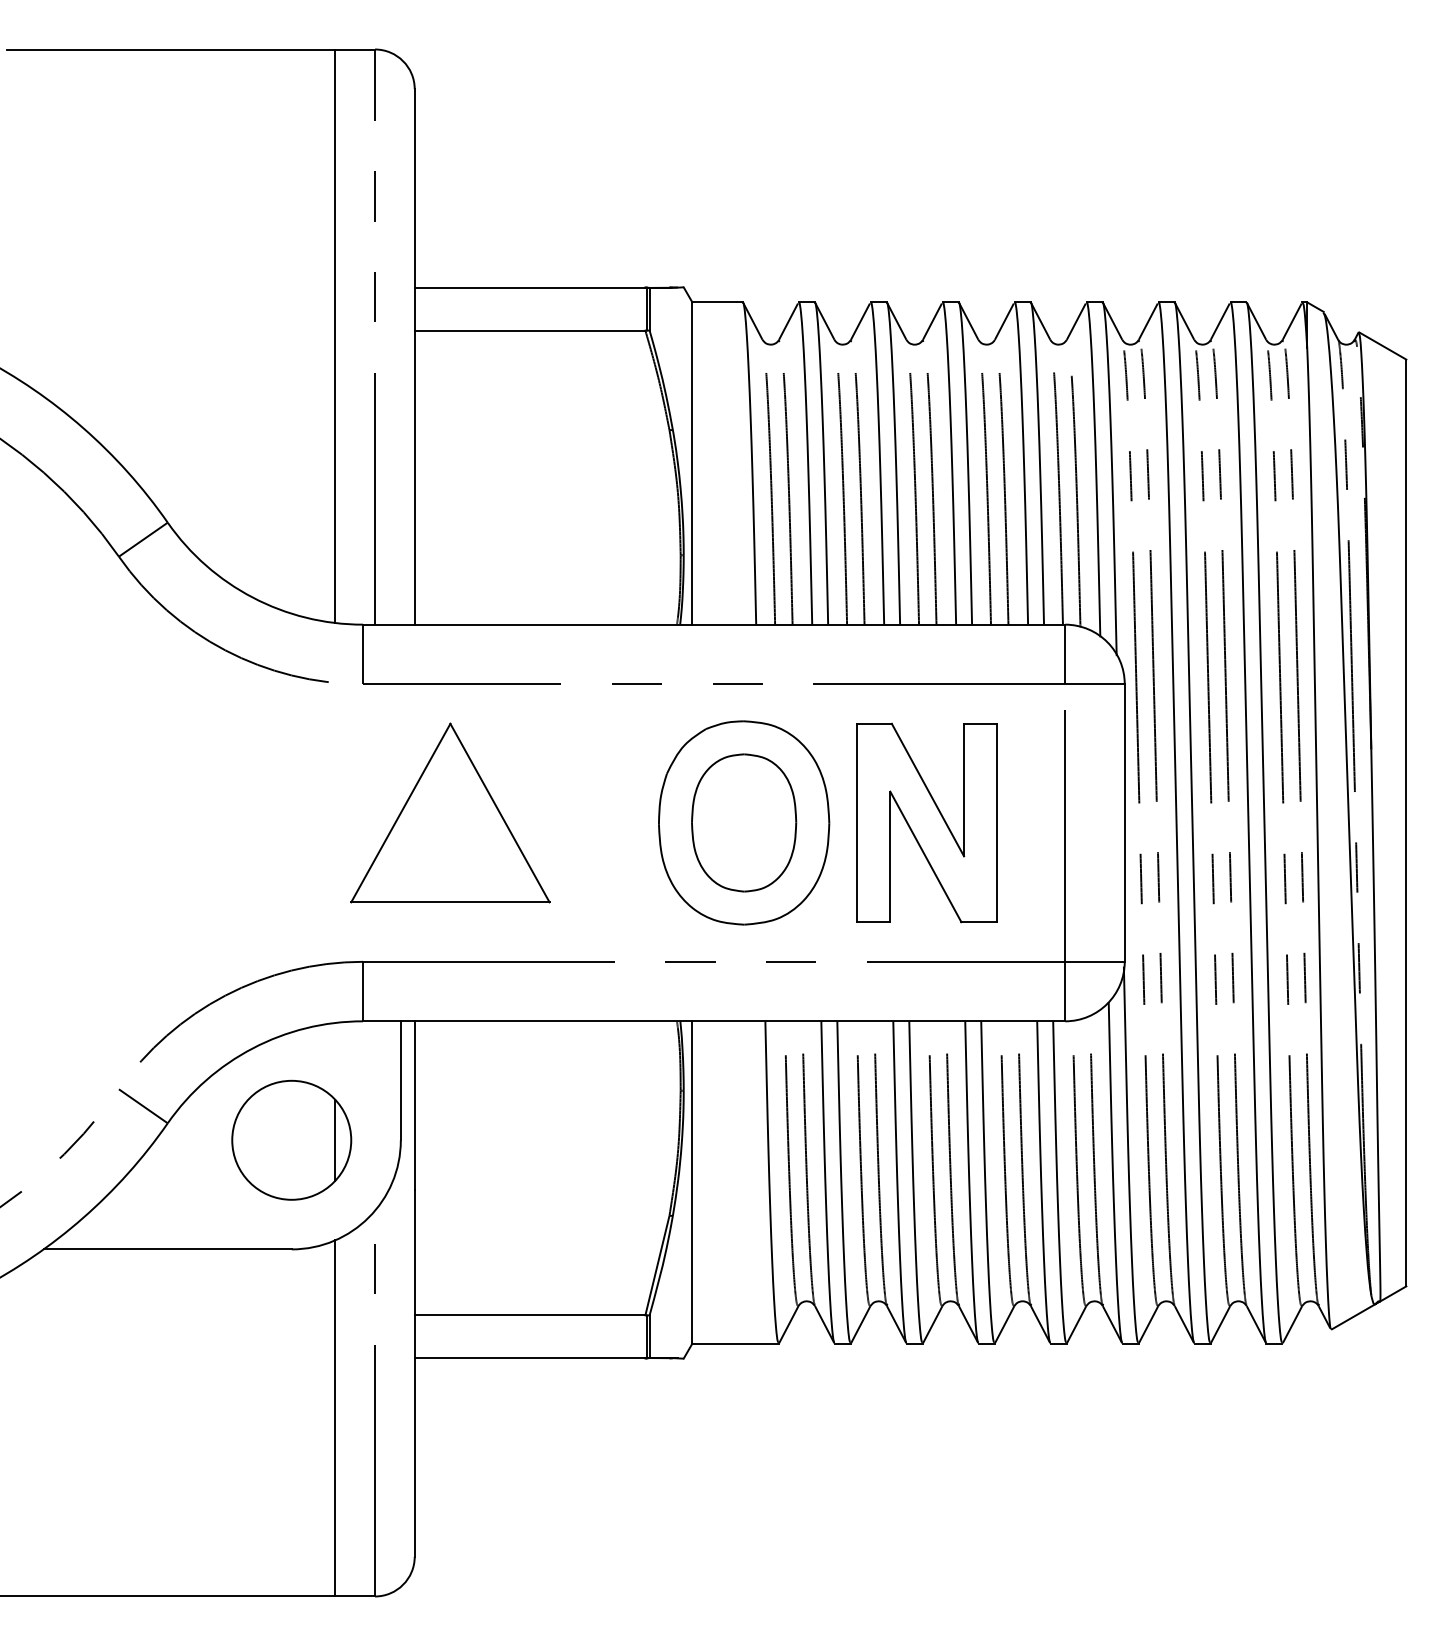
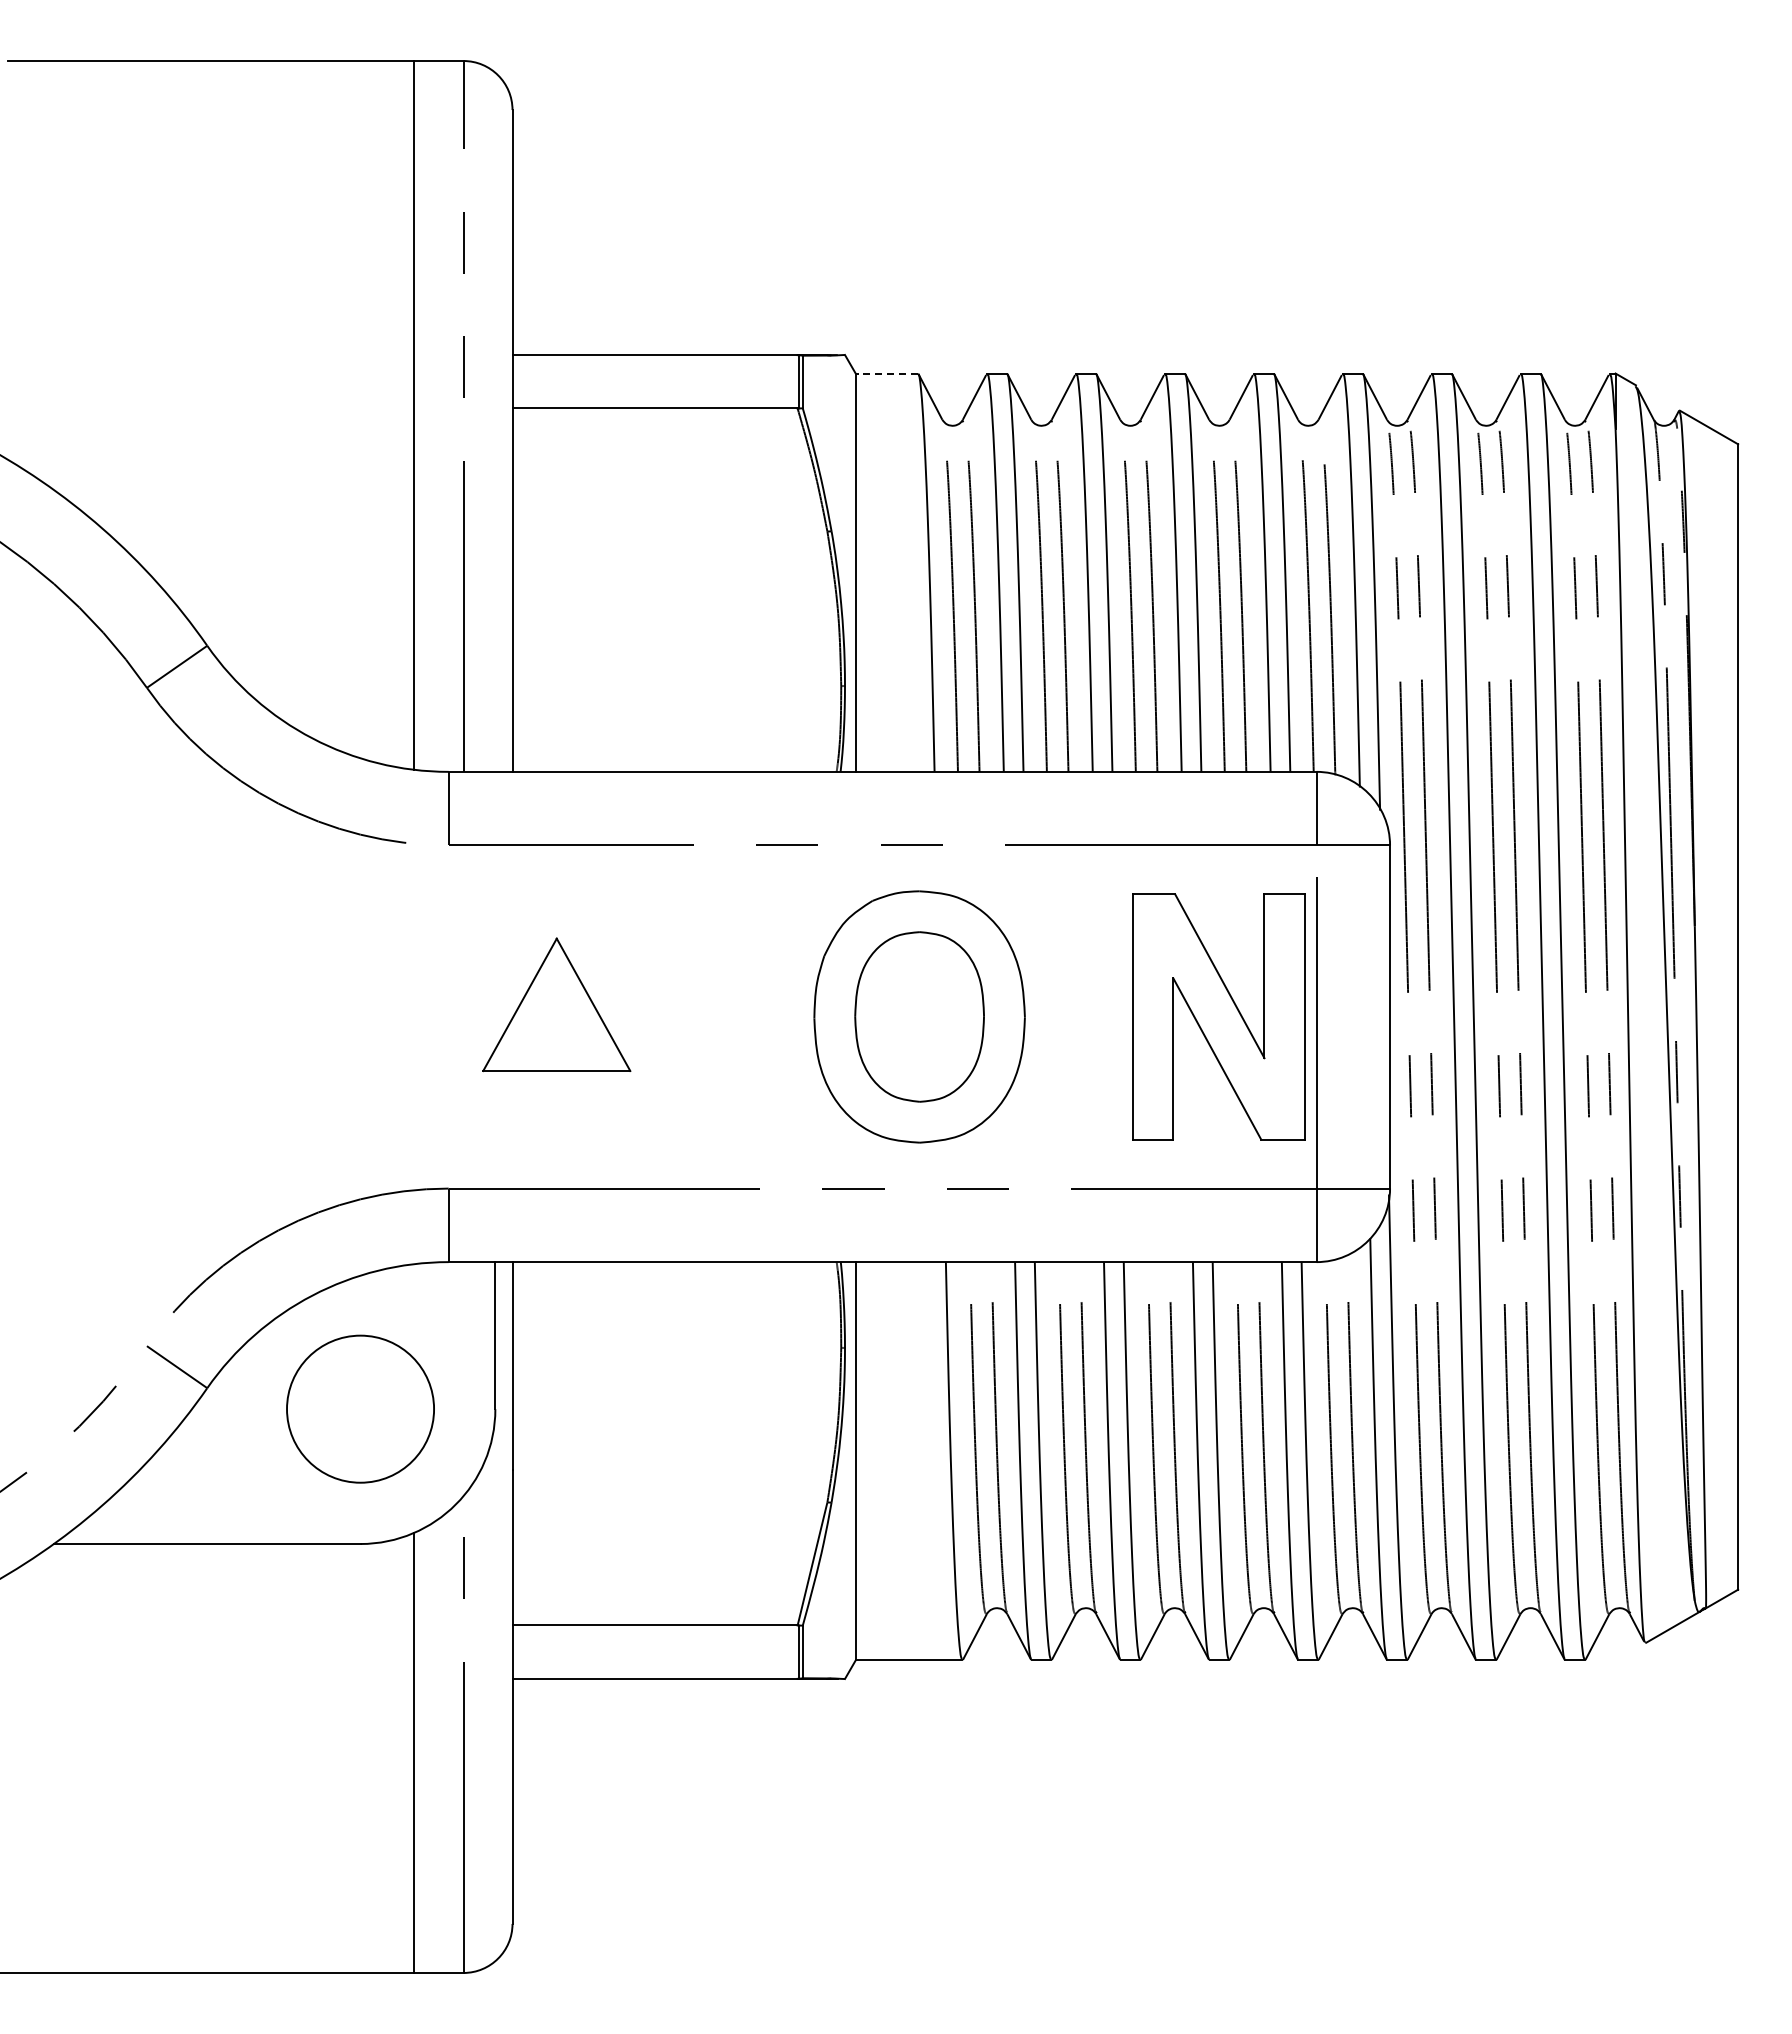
line: (717, 302) -> (886, 373), solid -> dashed
part: (450, 812) -> (556, 1004), size x0.6
part: (926, 822) -> (1218, 1016), moved
line: (335, 1140) -> (414, 1409), removed

